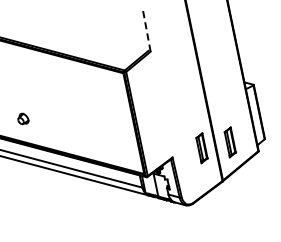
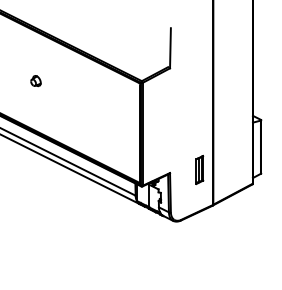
line: (146, 30) -> (170, 47), dashed -> solid
part: (22, 119) -> (35, 81), moved
part: (229, 141) -> (227, 169), removed

